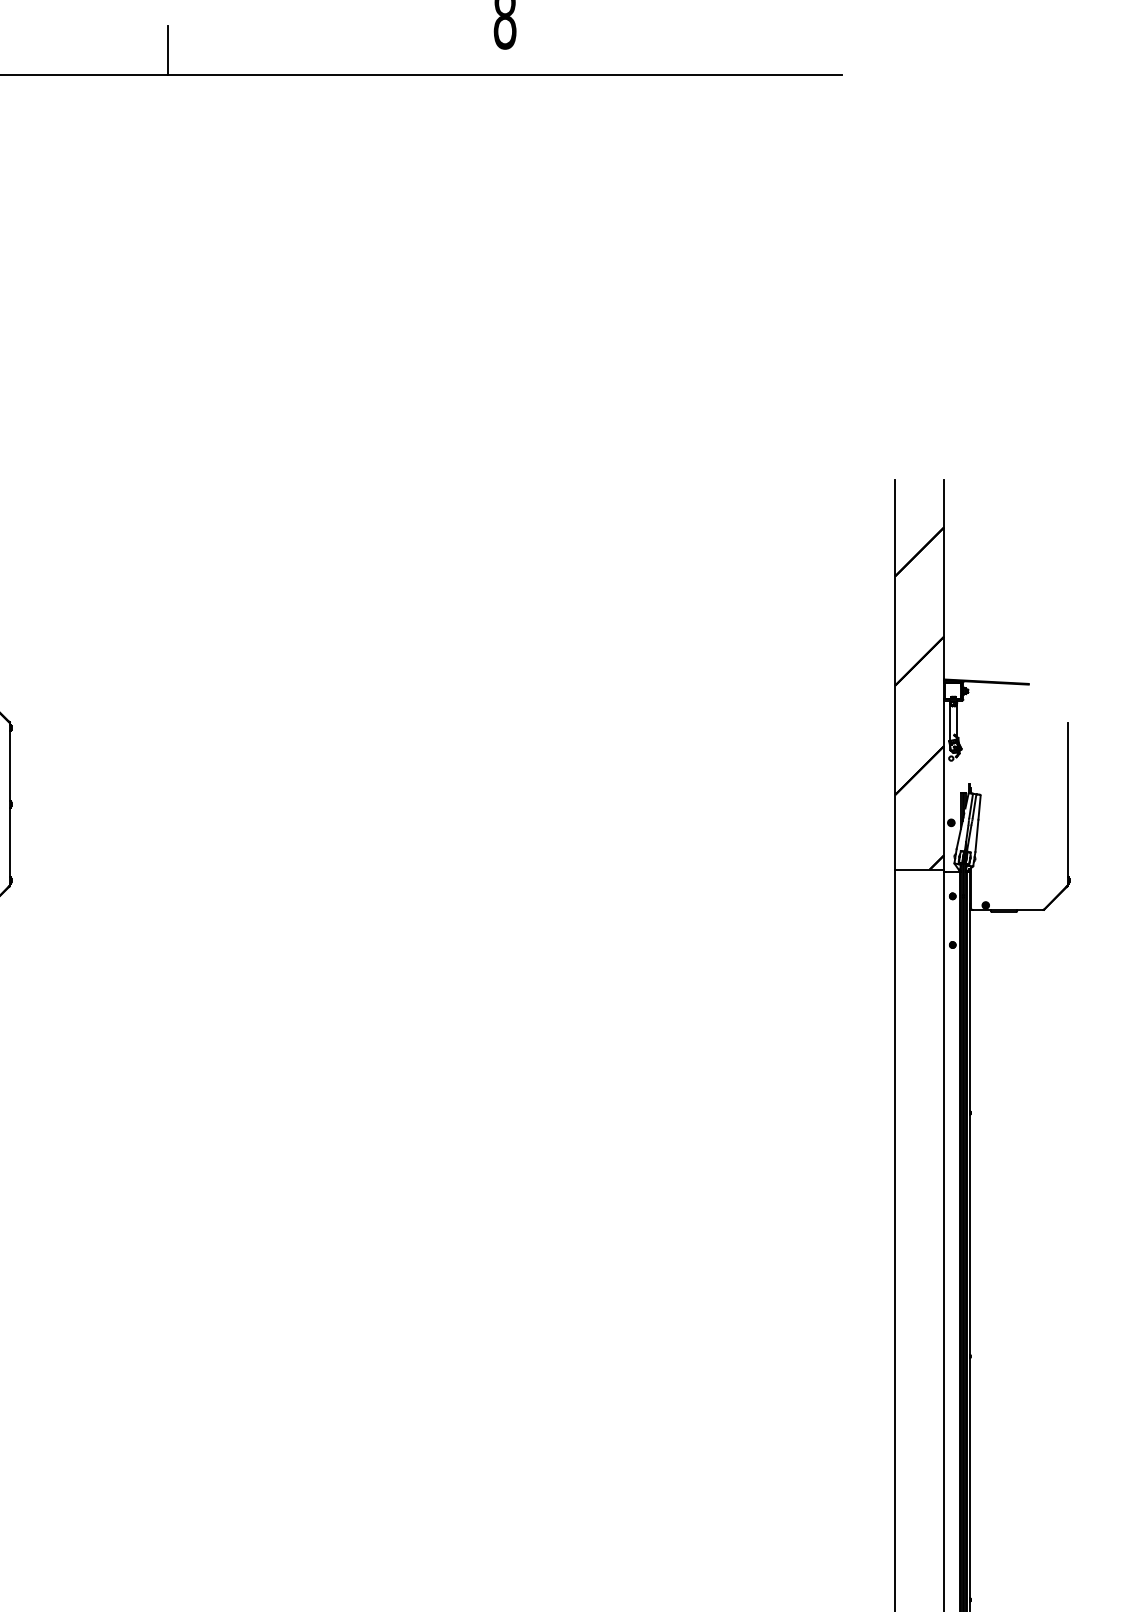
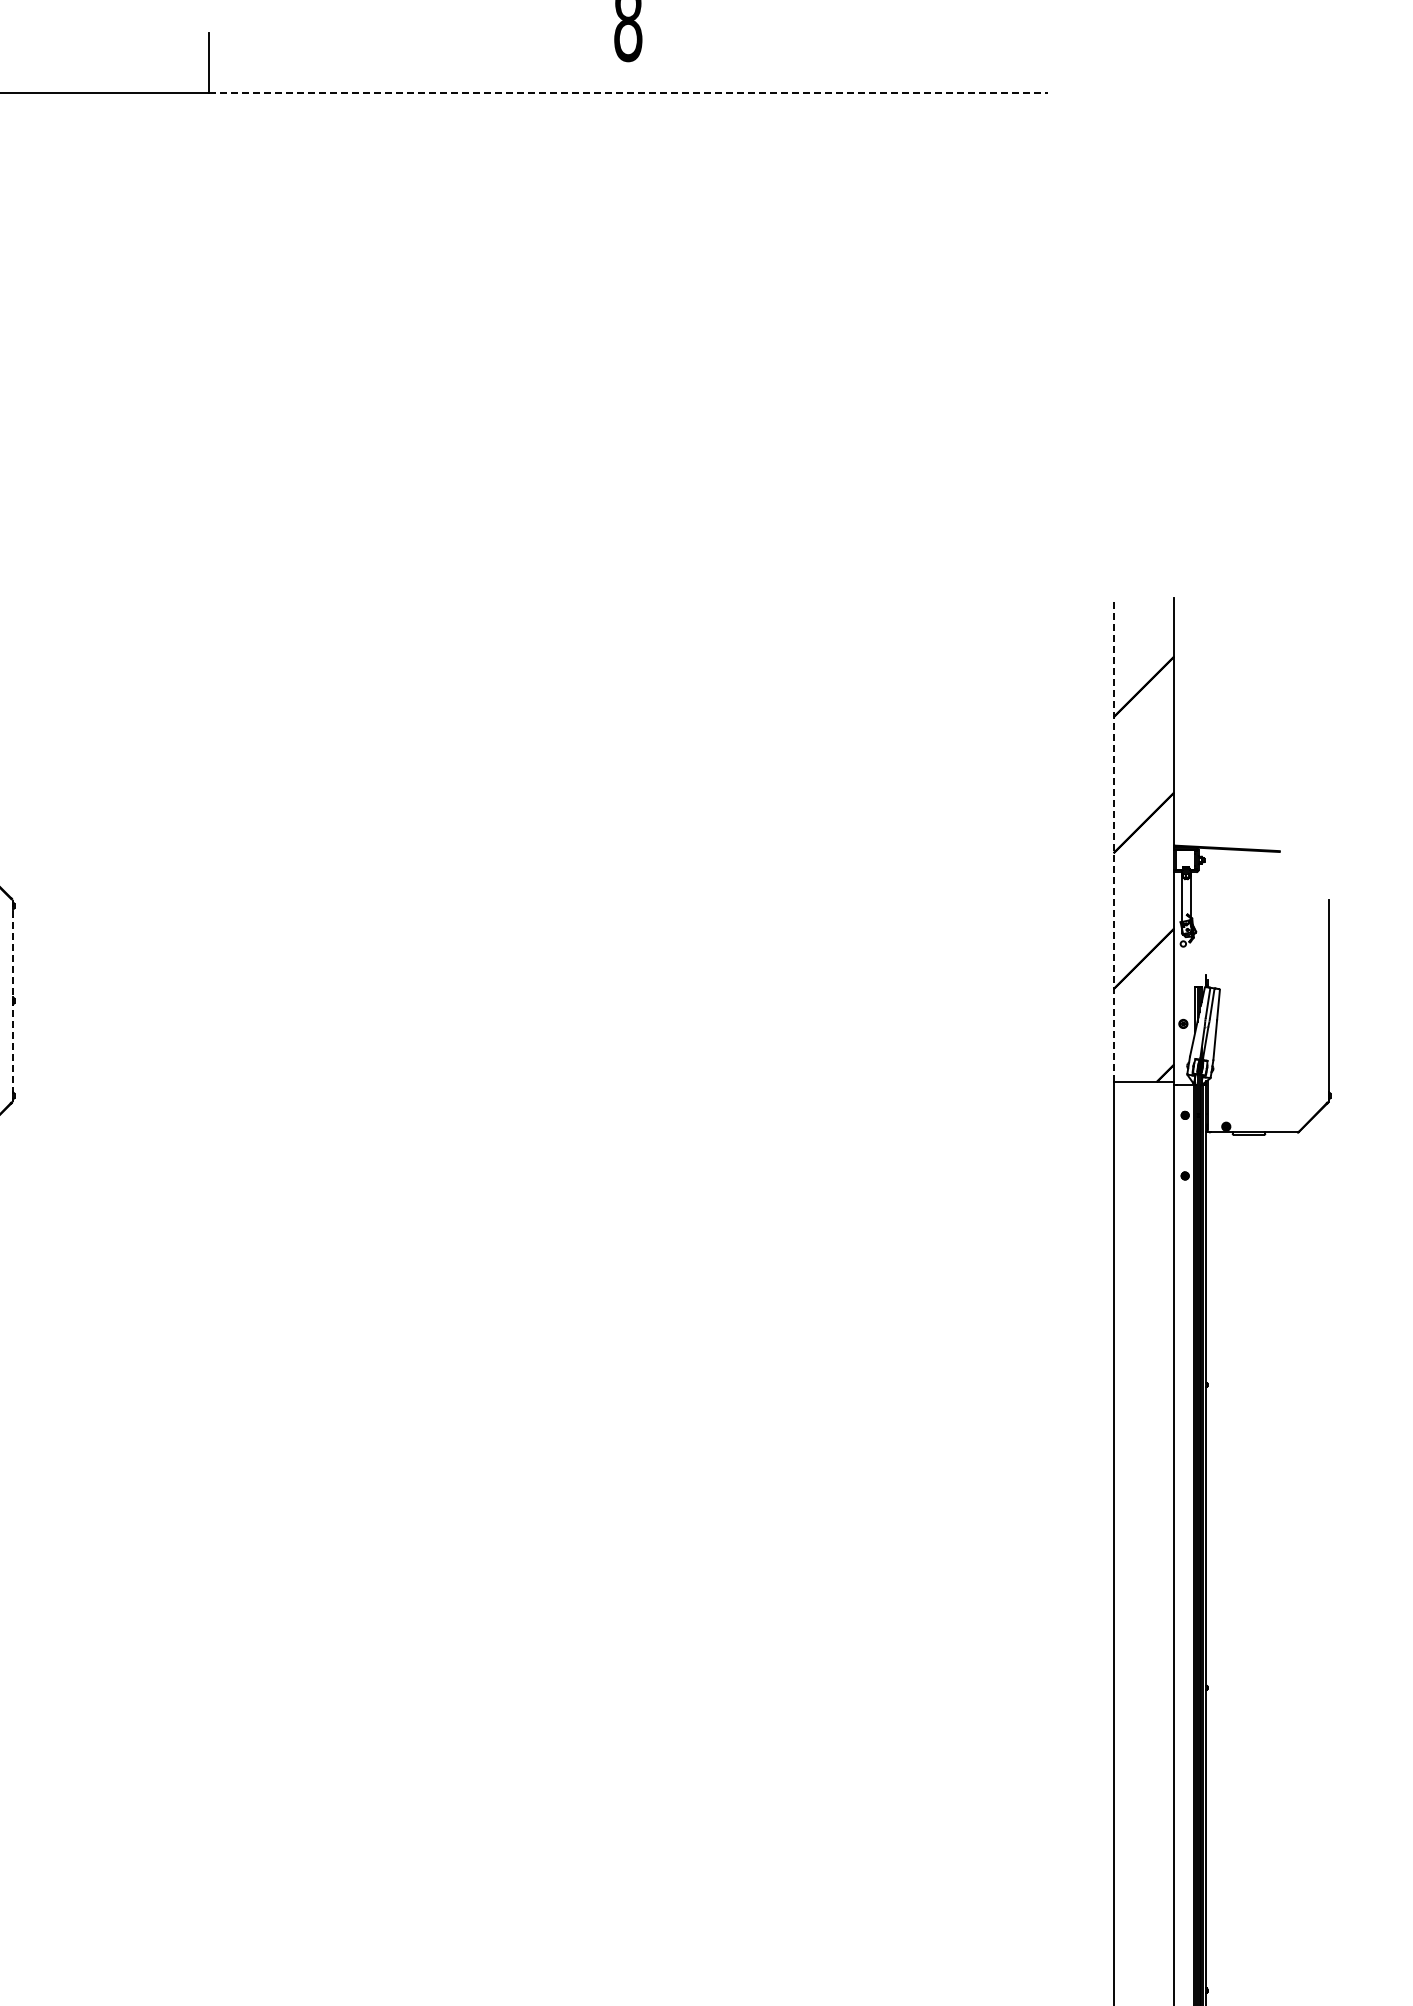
line: (505, 74) -> (628, 93), solid -> dashed
line: (895, 674) -> (1113, 839), solid -> dashed
line: (10, 804) -> (12, 1001), solid -> dashed

